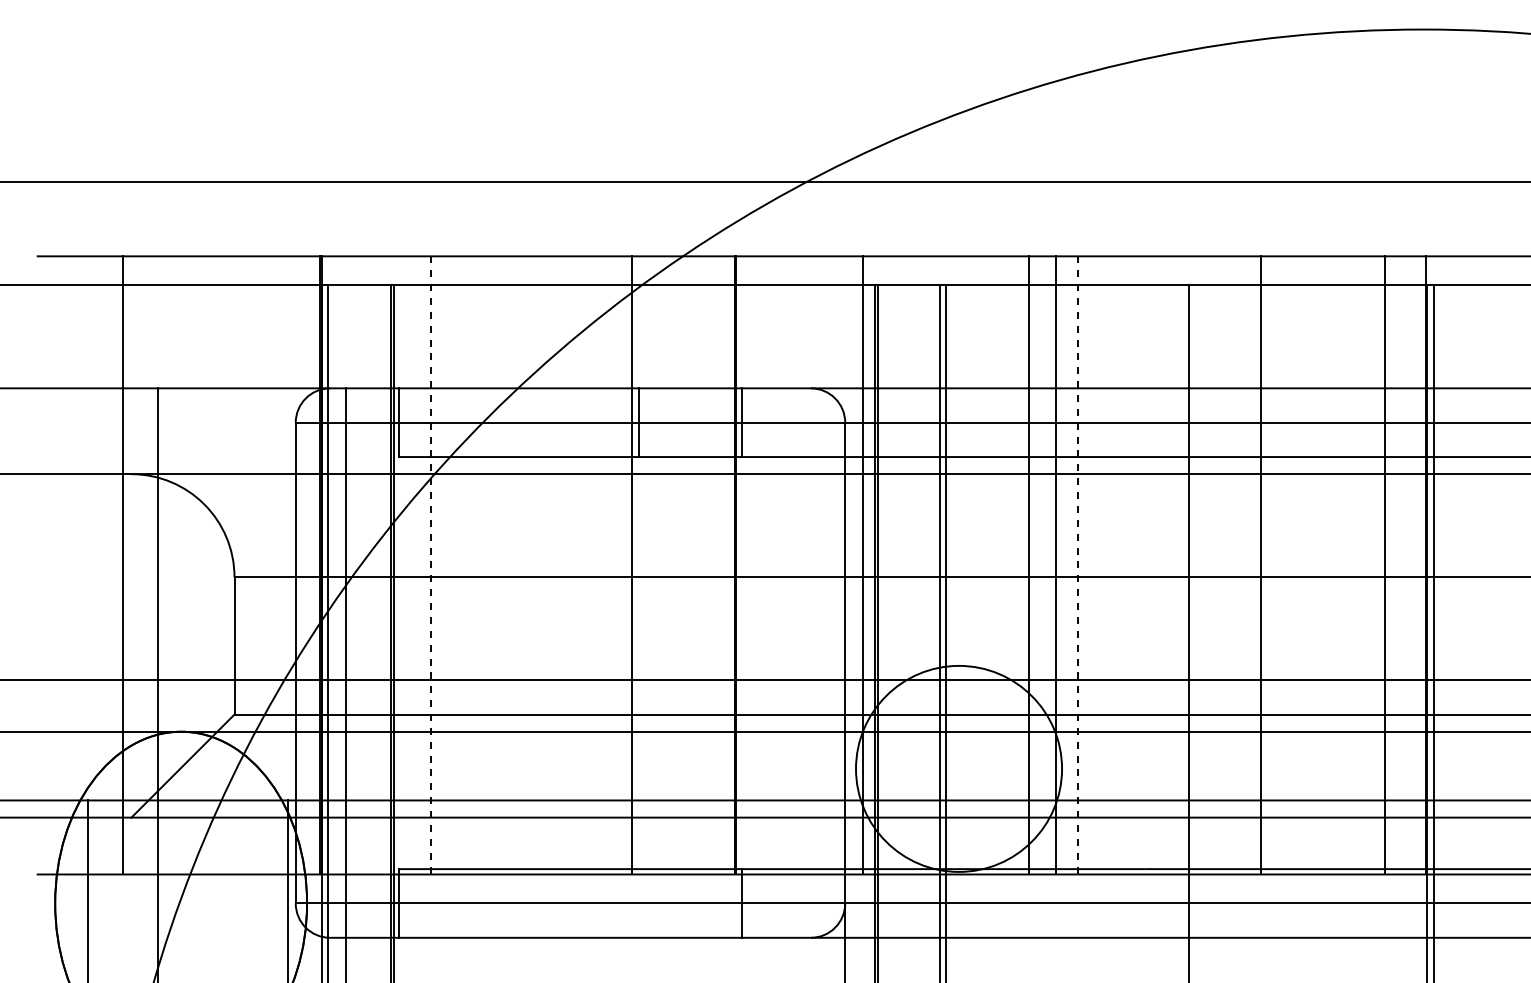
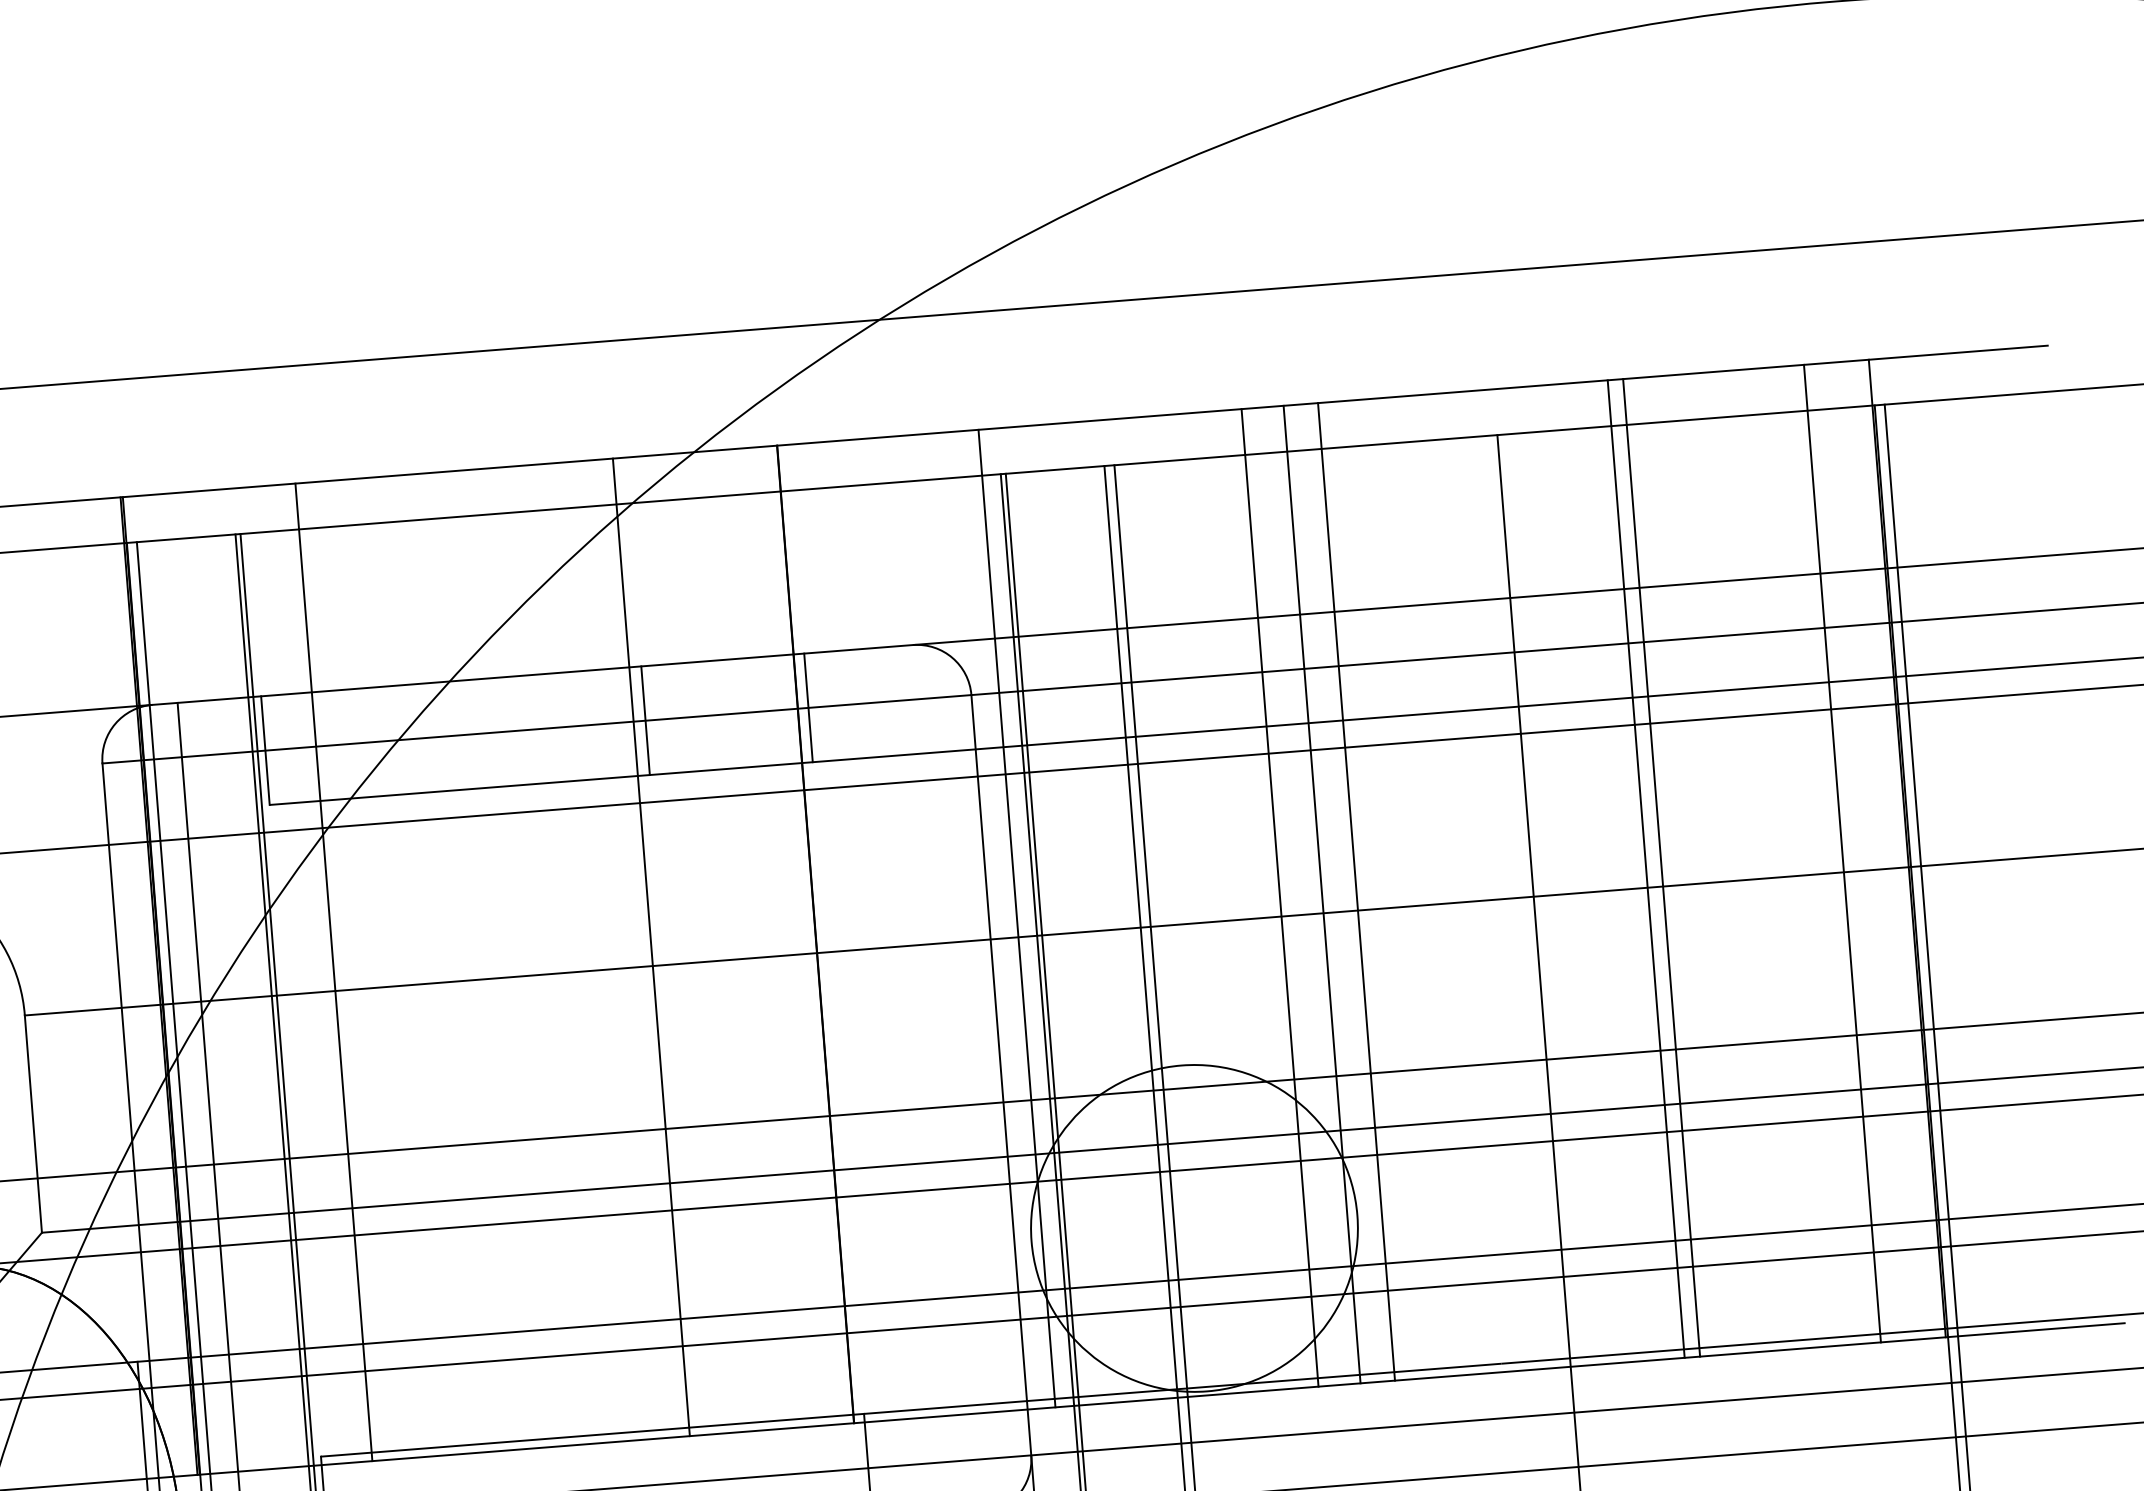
line: (430, 565) -> (333, 972), dashed -> solid
line: (1077, 565) -> (1356, 892), dashed -> solid
line: (1270, 565) -> (1661, 867), added

